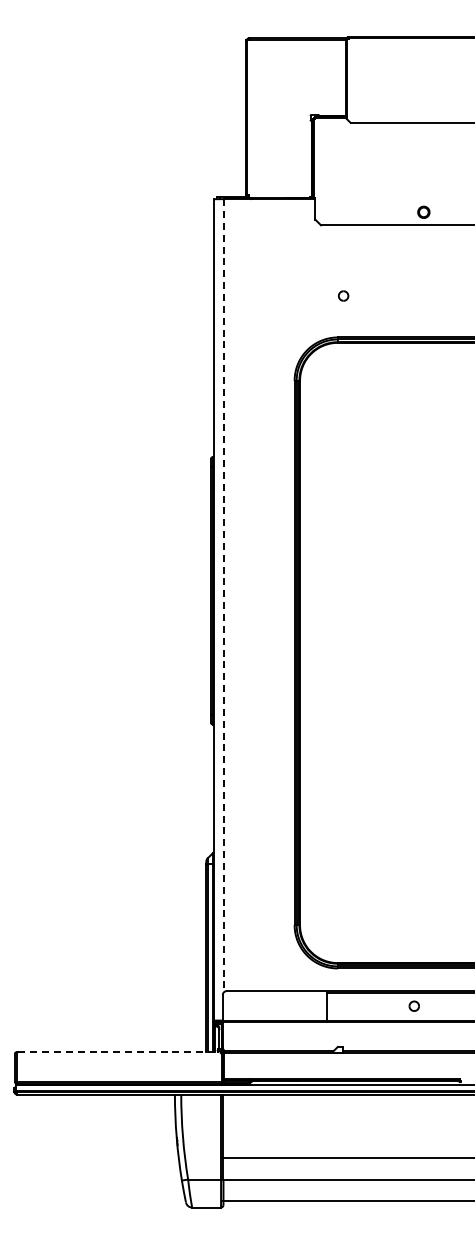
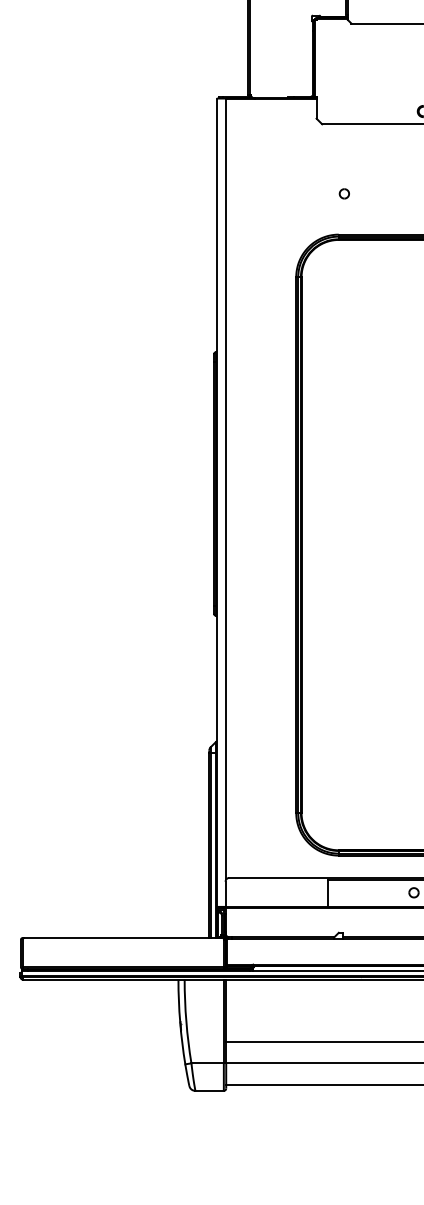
line: (223, 595) -> (226, 488), dashed -> solid
line: (119, 1052) -> (123, 938), dashed -> solid

